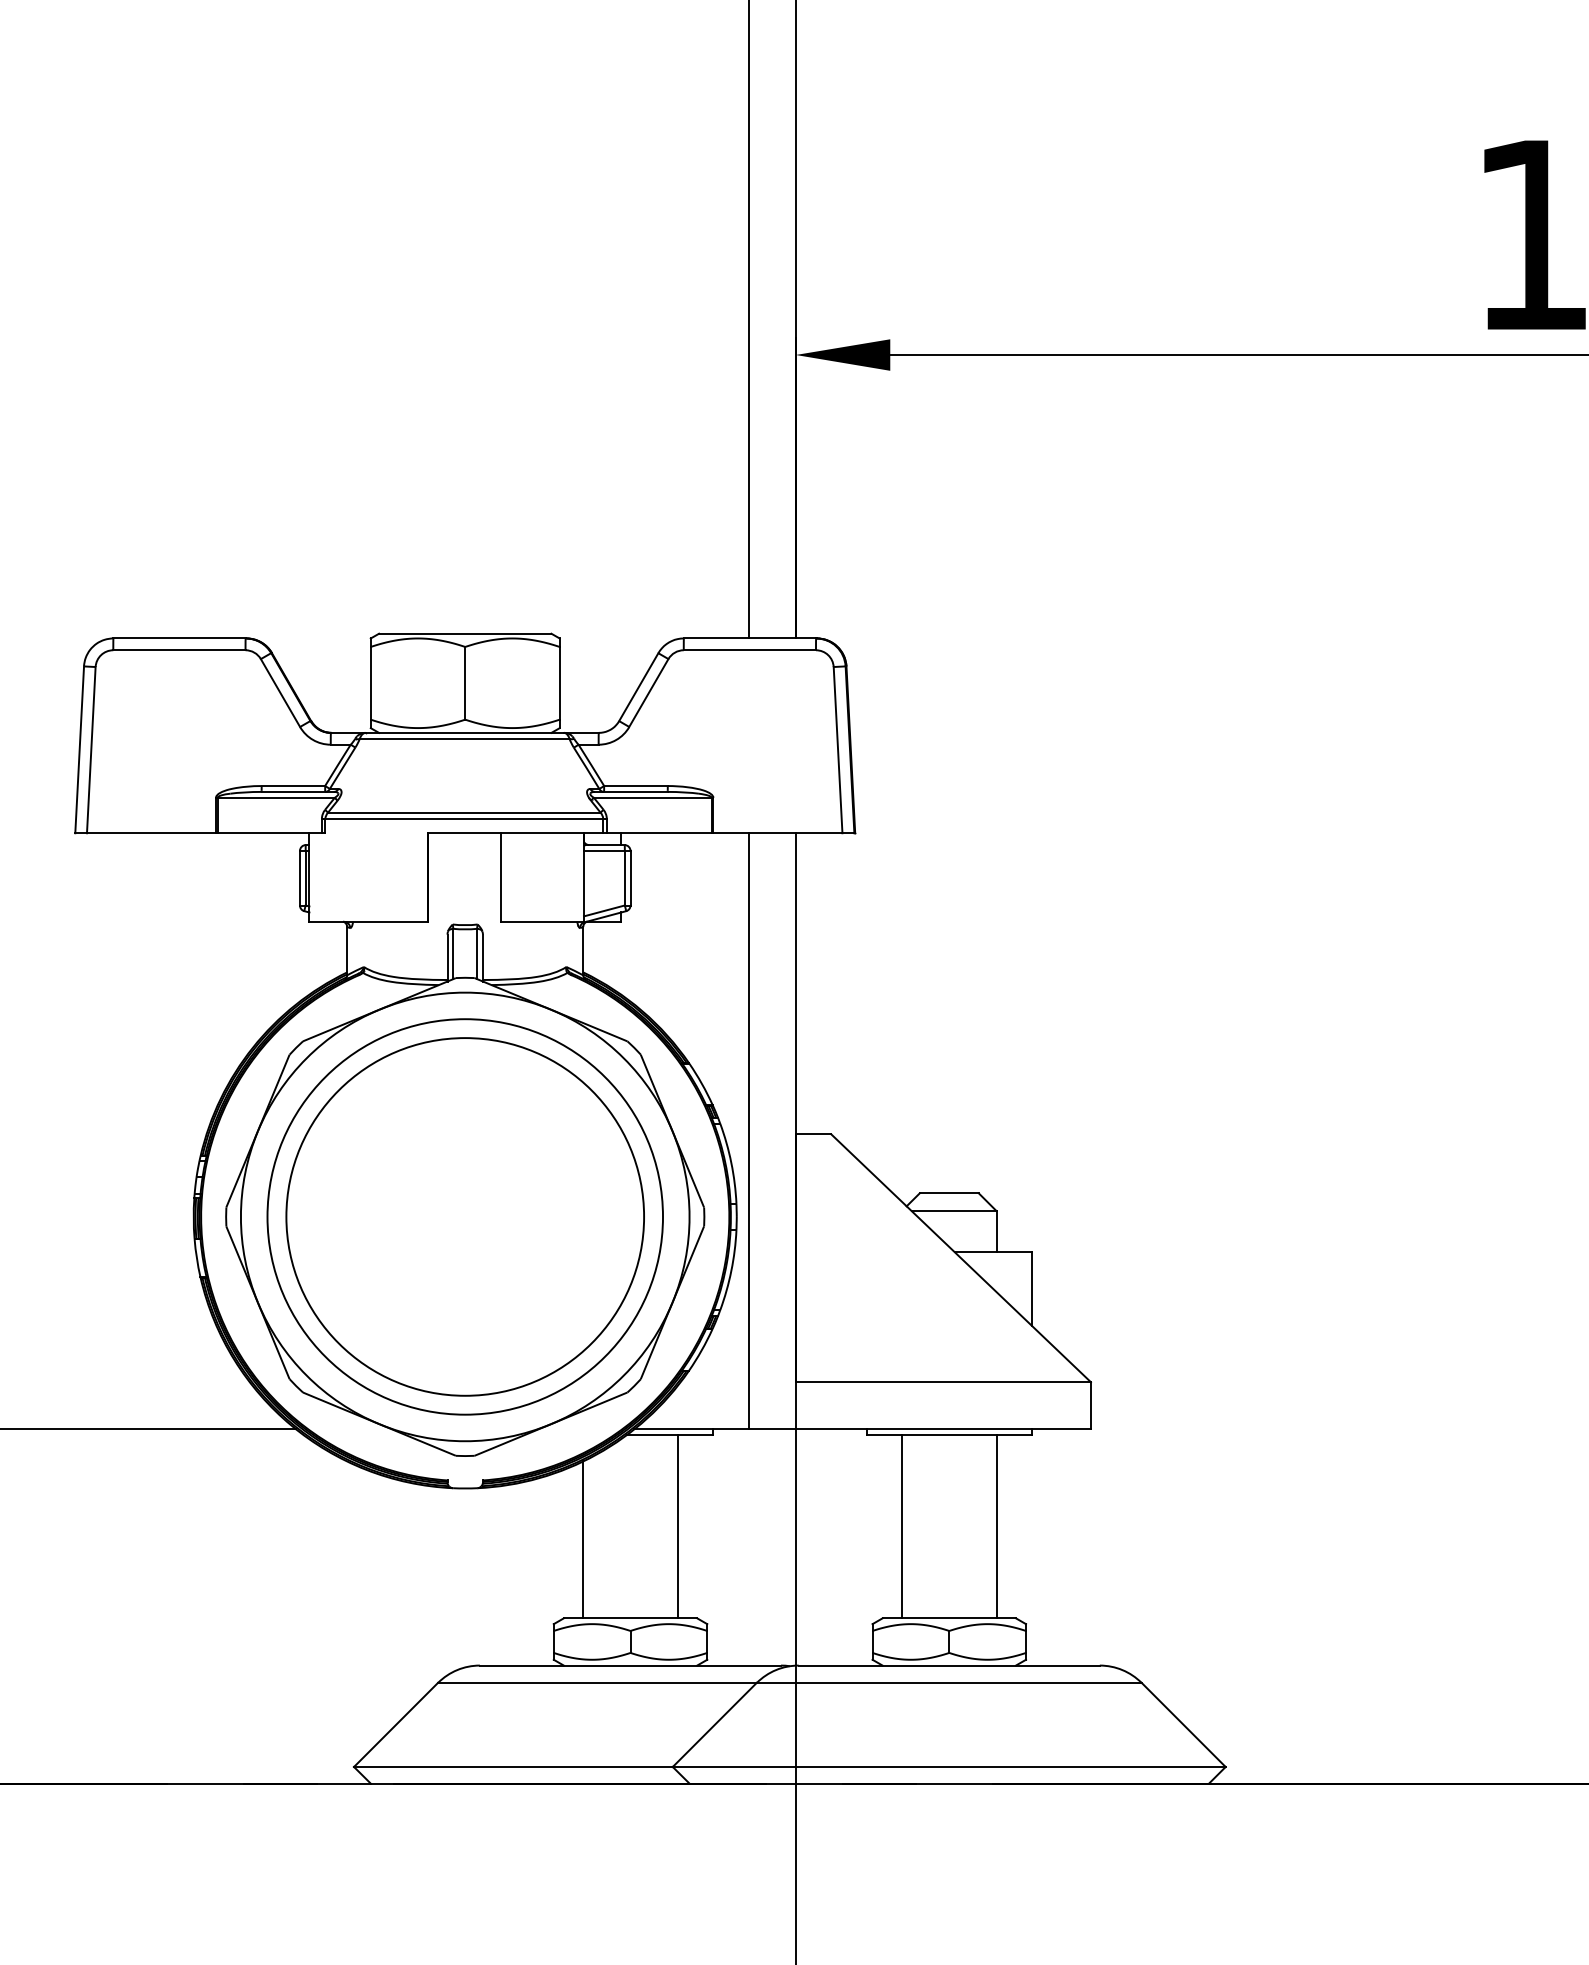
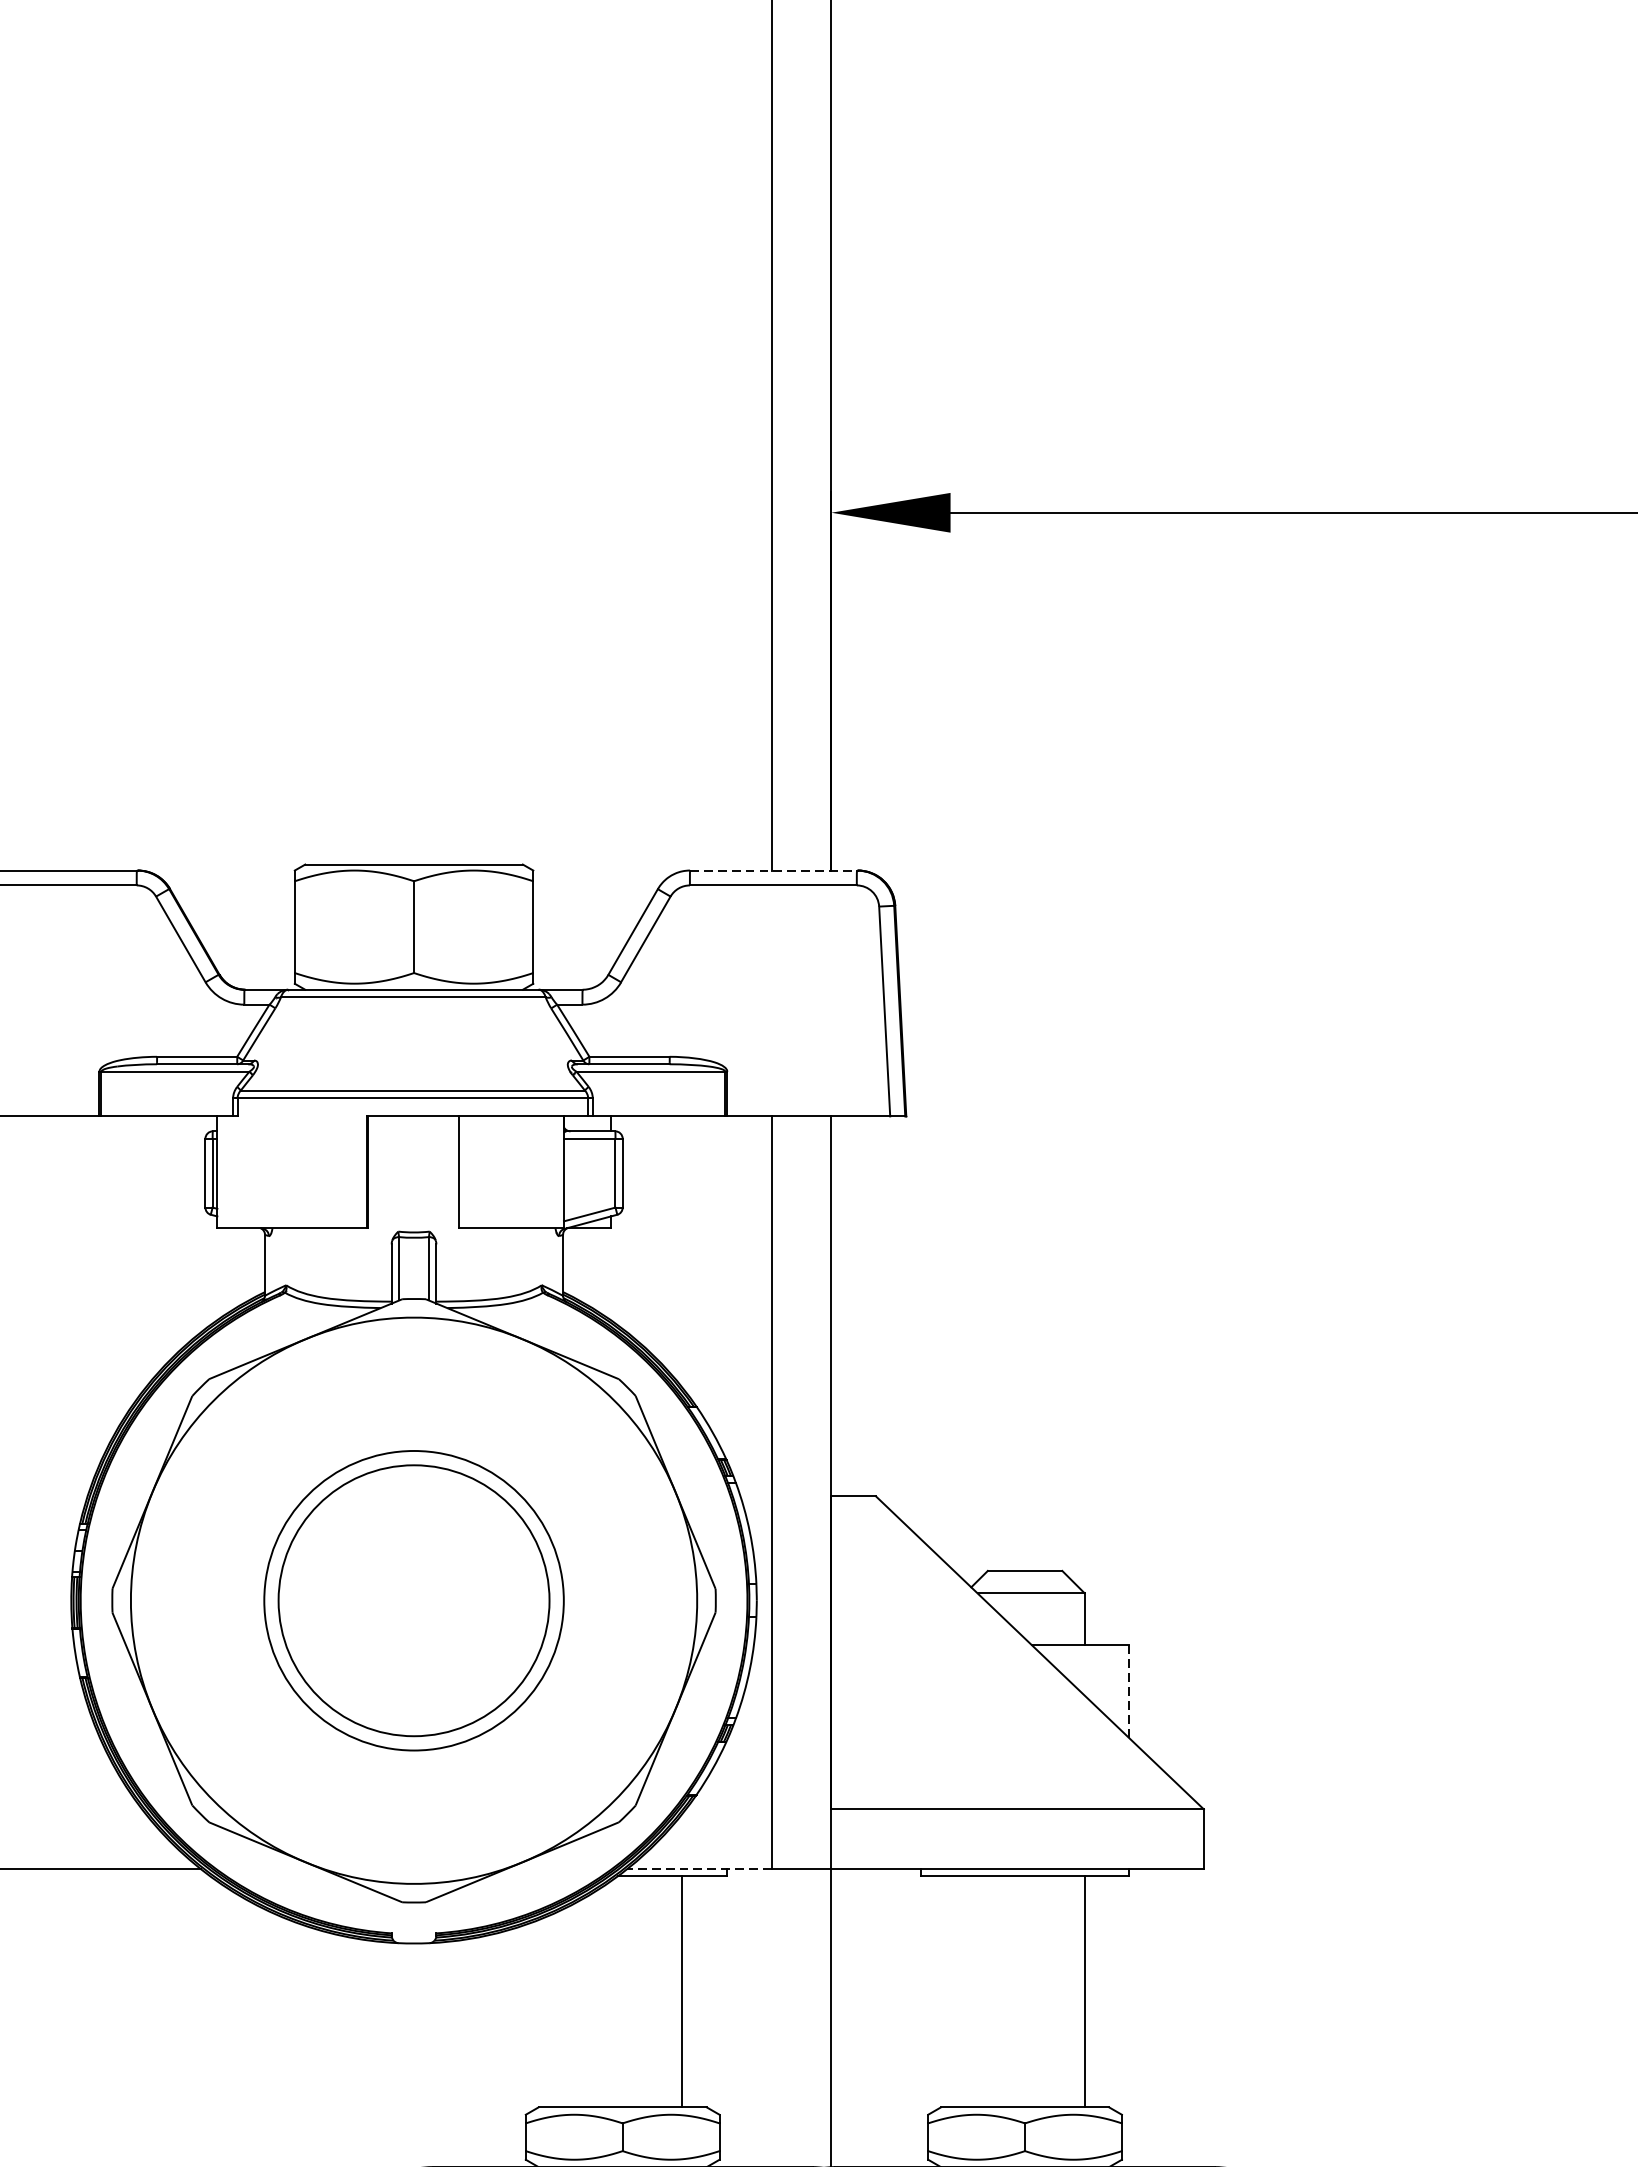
line: (750, 638) -> (774, 870), solid -> dashed
circle: (465, 1216) -> (414, 1600), size x0.6
circle: (465, 1216) -> (414, 1600), size x0.6
line: (1031, 1289) -> (1128, 1692), solid -> dashed
line: (690, 1429) -> (698, 1869), solid -> dashed
line: (902, 1526) -> (966, 1991), removed
line: (583, 1539) -> (563, 2007), removed

